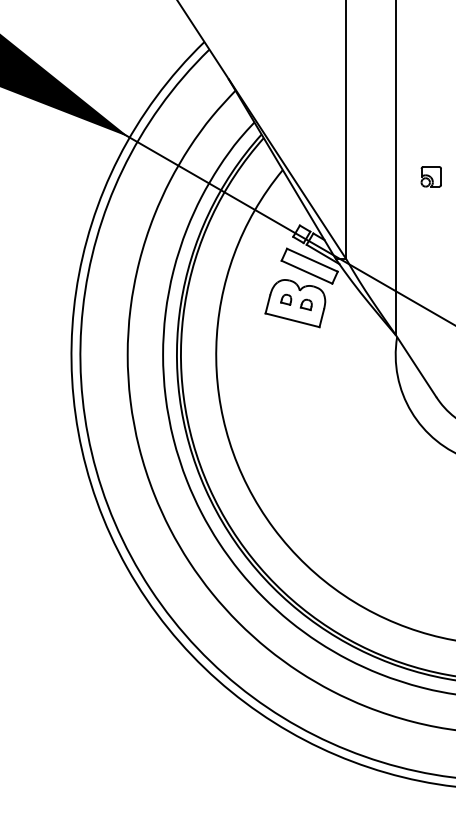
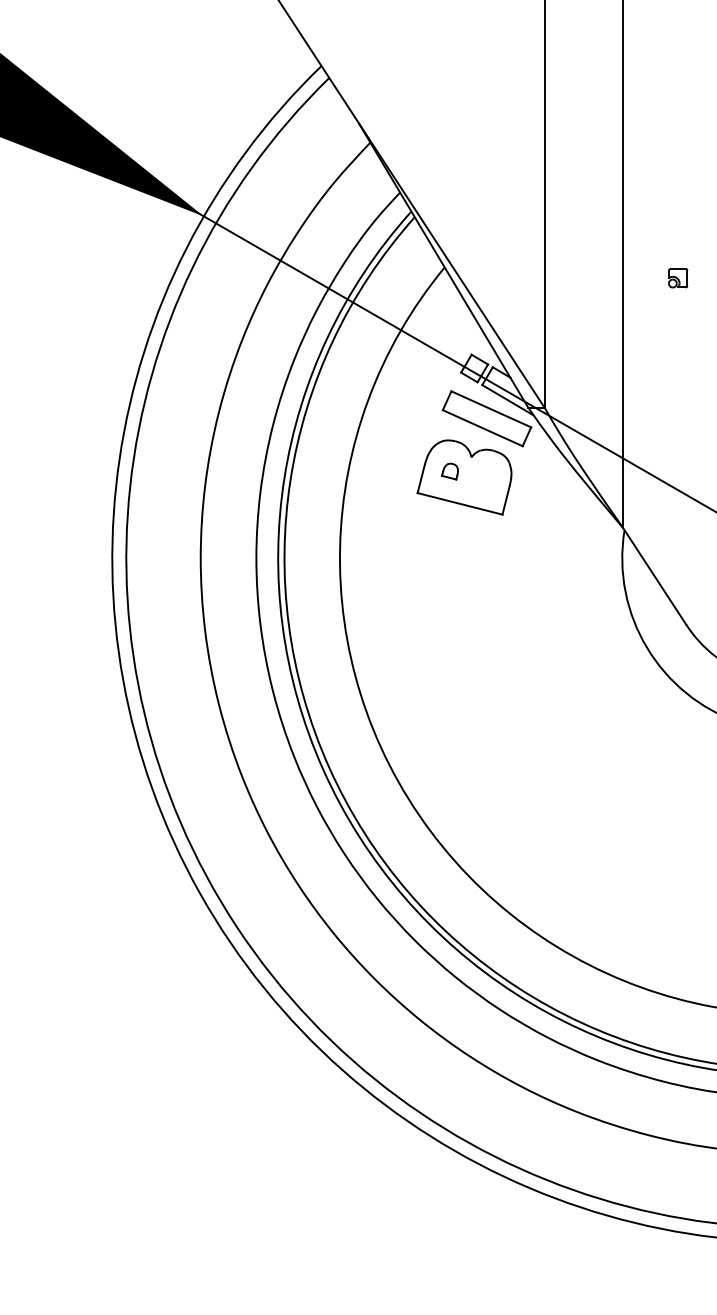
part: (430, 176) -> (677, 277), size x0.6
part: (305, 304) -> (480, 478), removed

